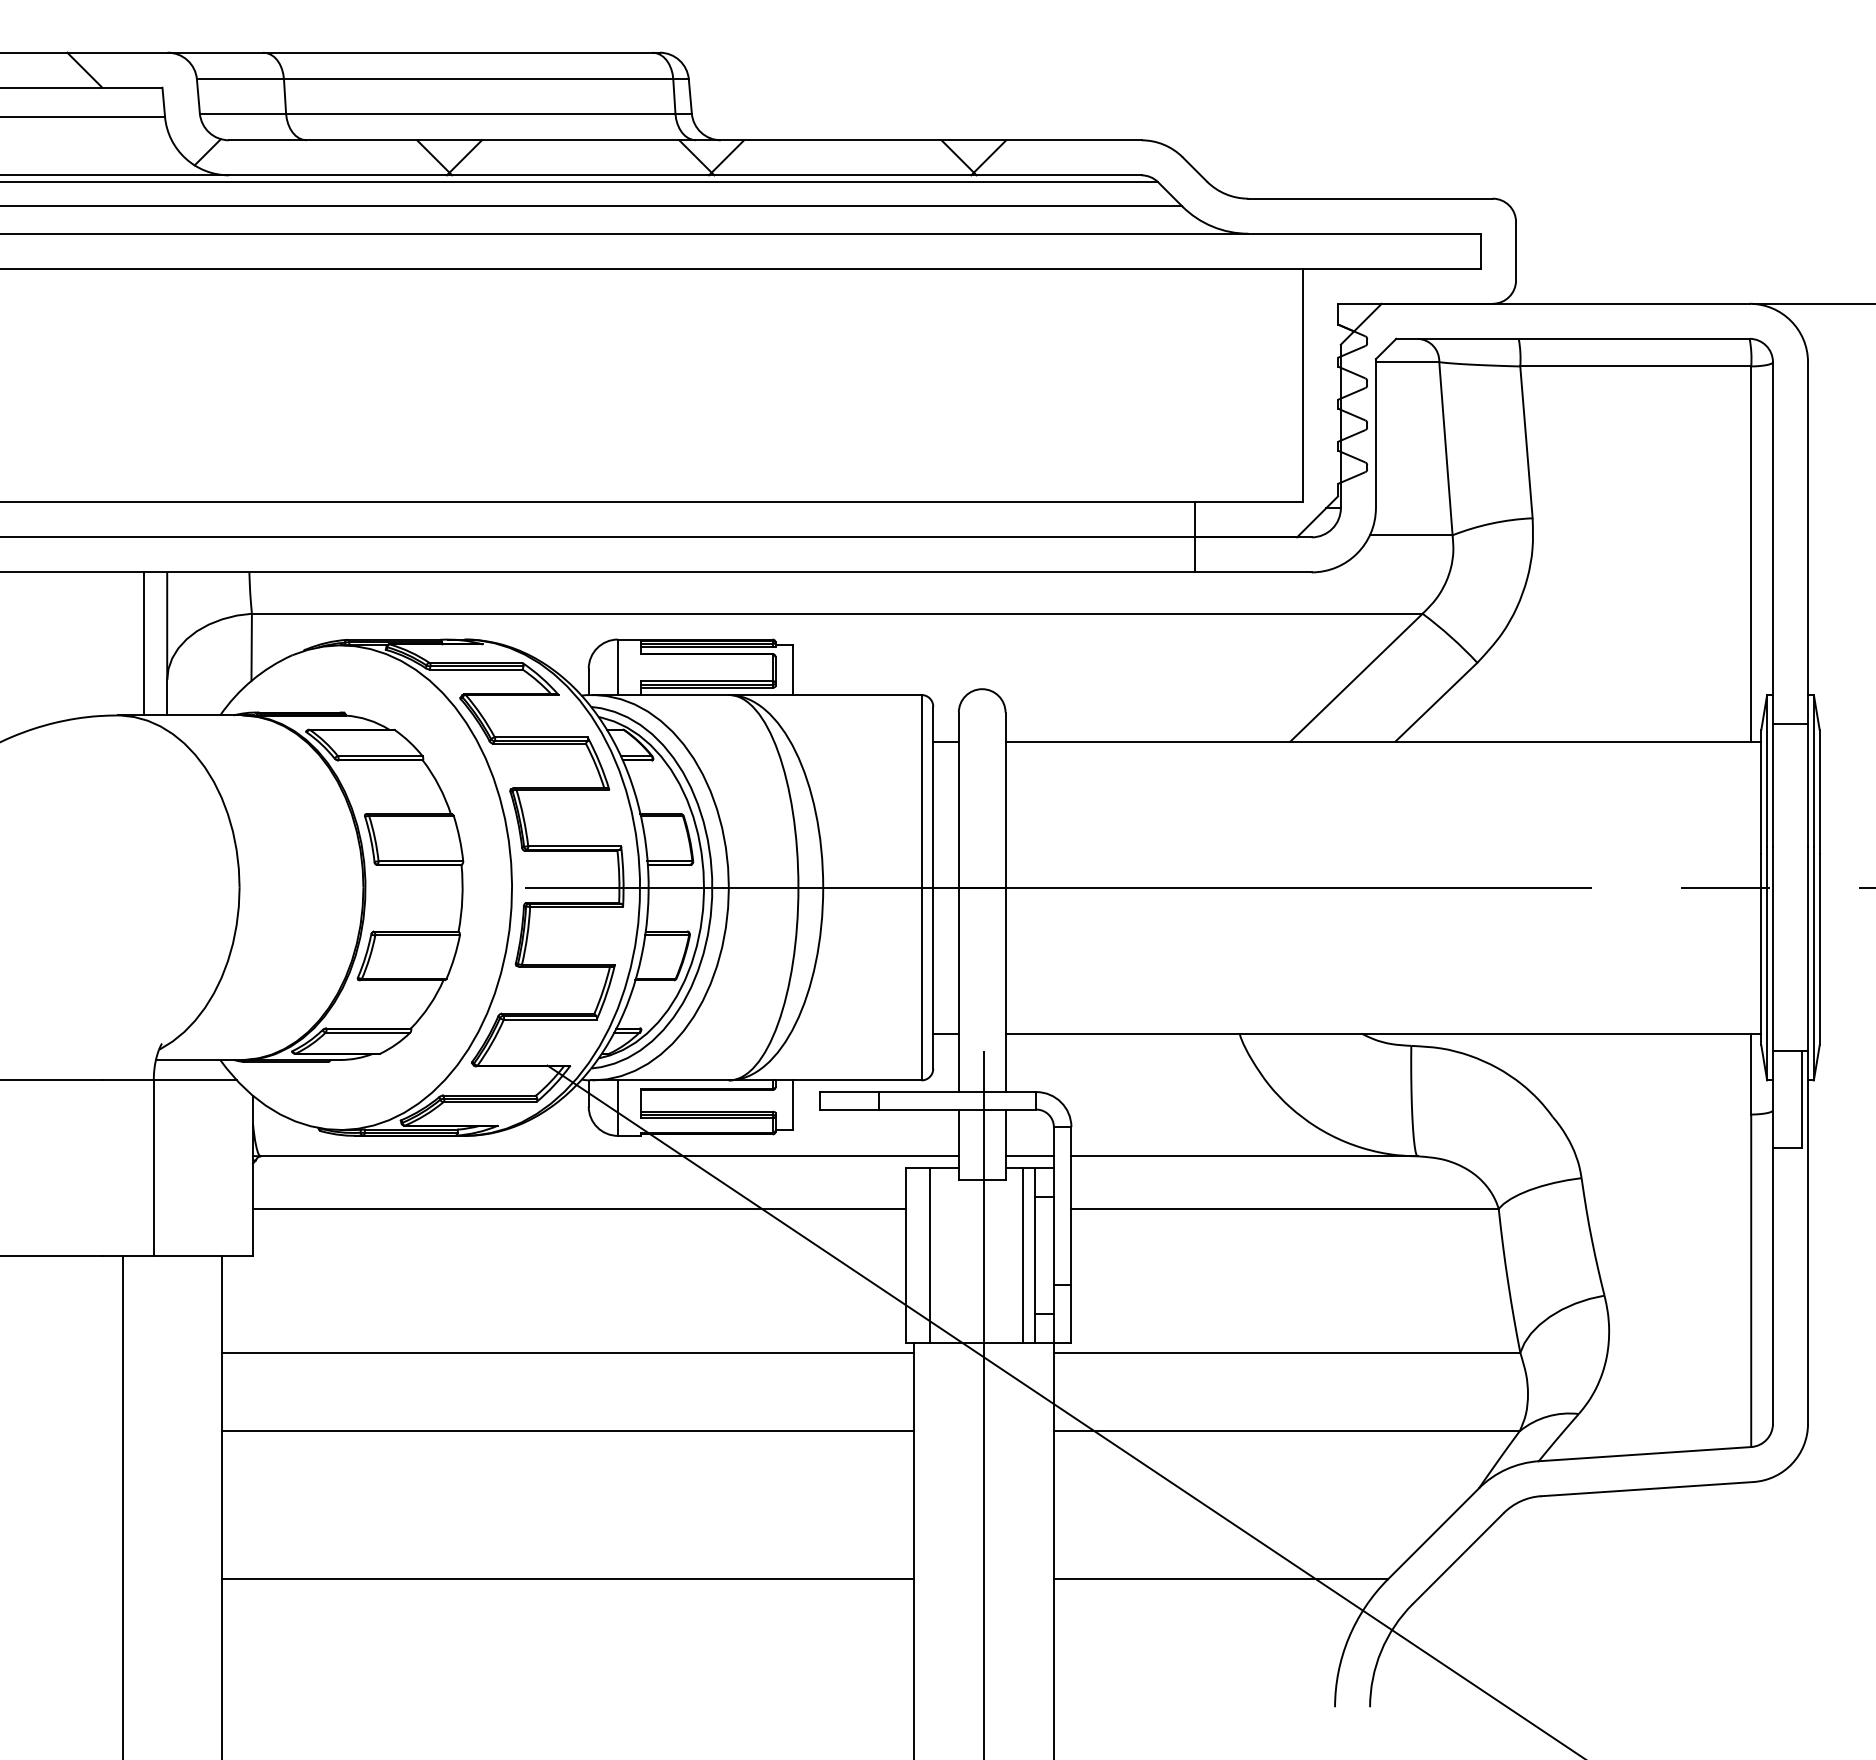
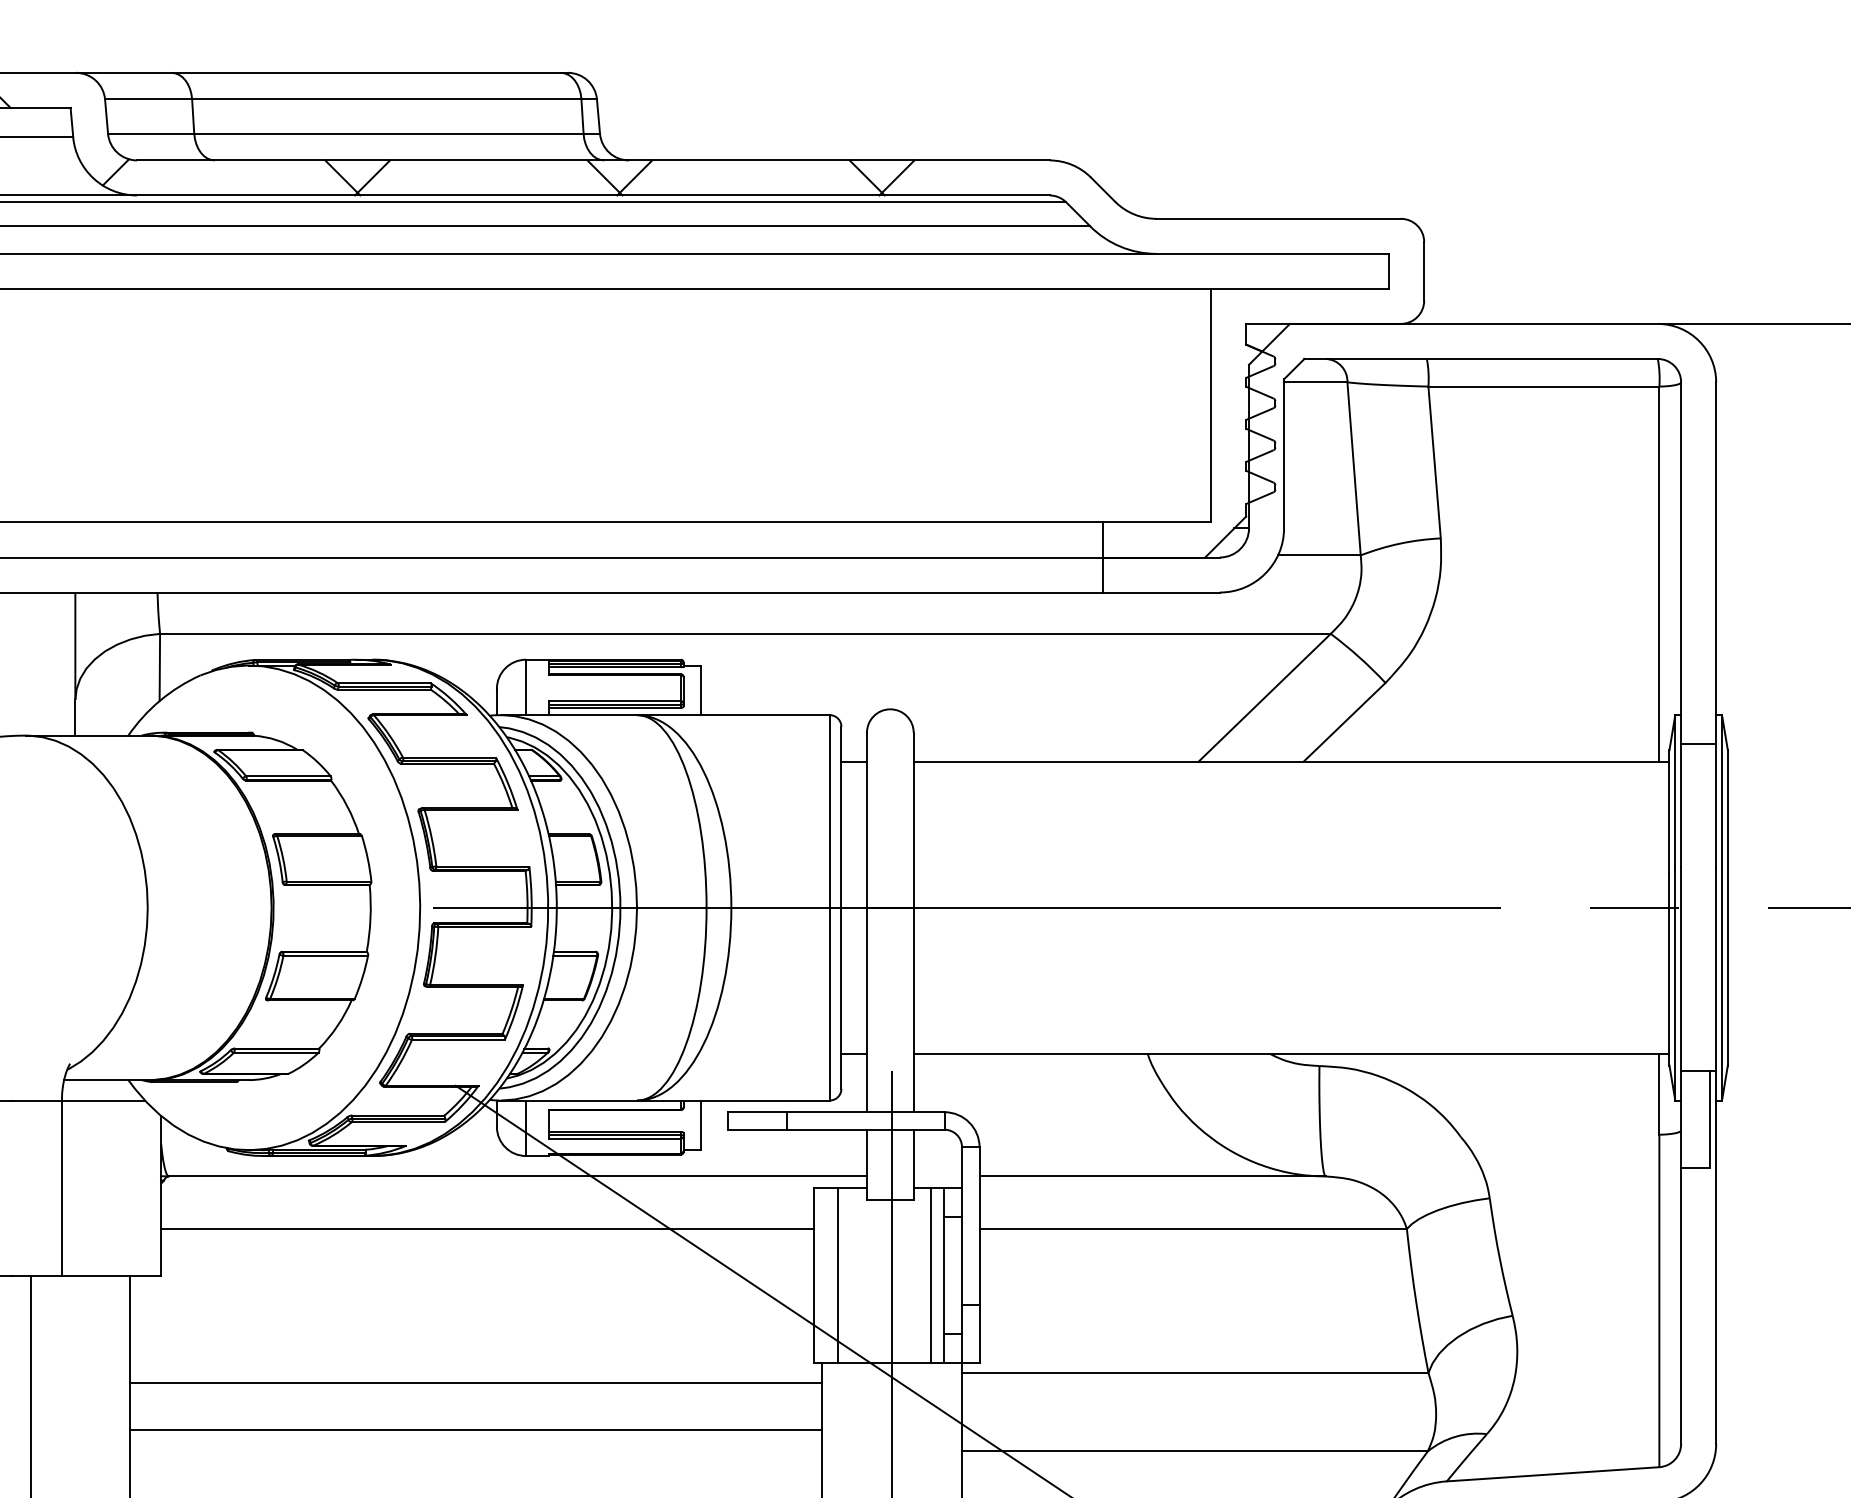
line: (143, 643) -> (51, 663), removed
line: (1029, 1156) -> (937, 1176), removed
line: (567, 1352) -> (475, 1429), moved
line: (567, 1431) -> (475, 1383), moved

